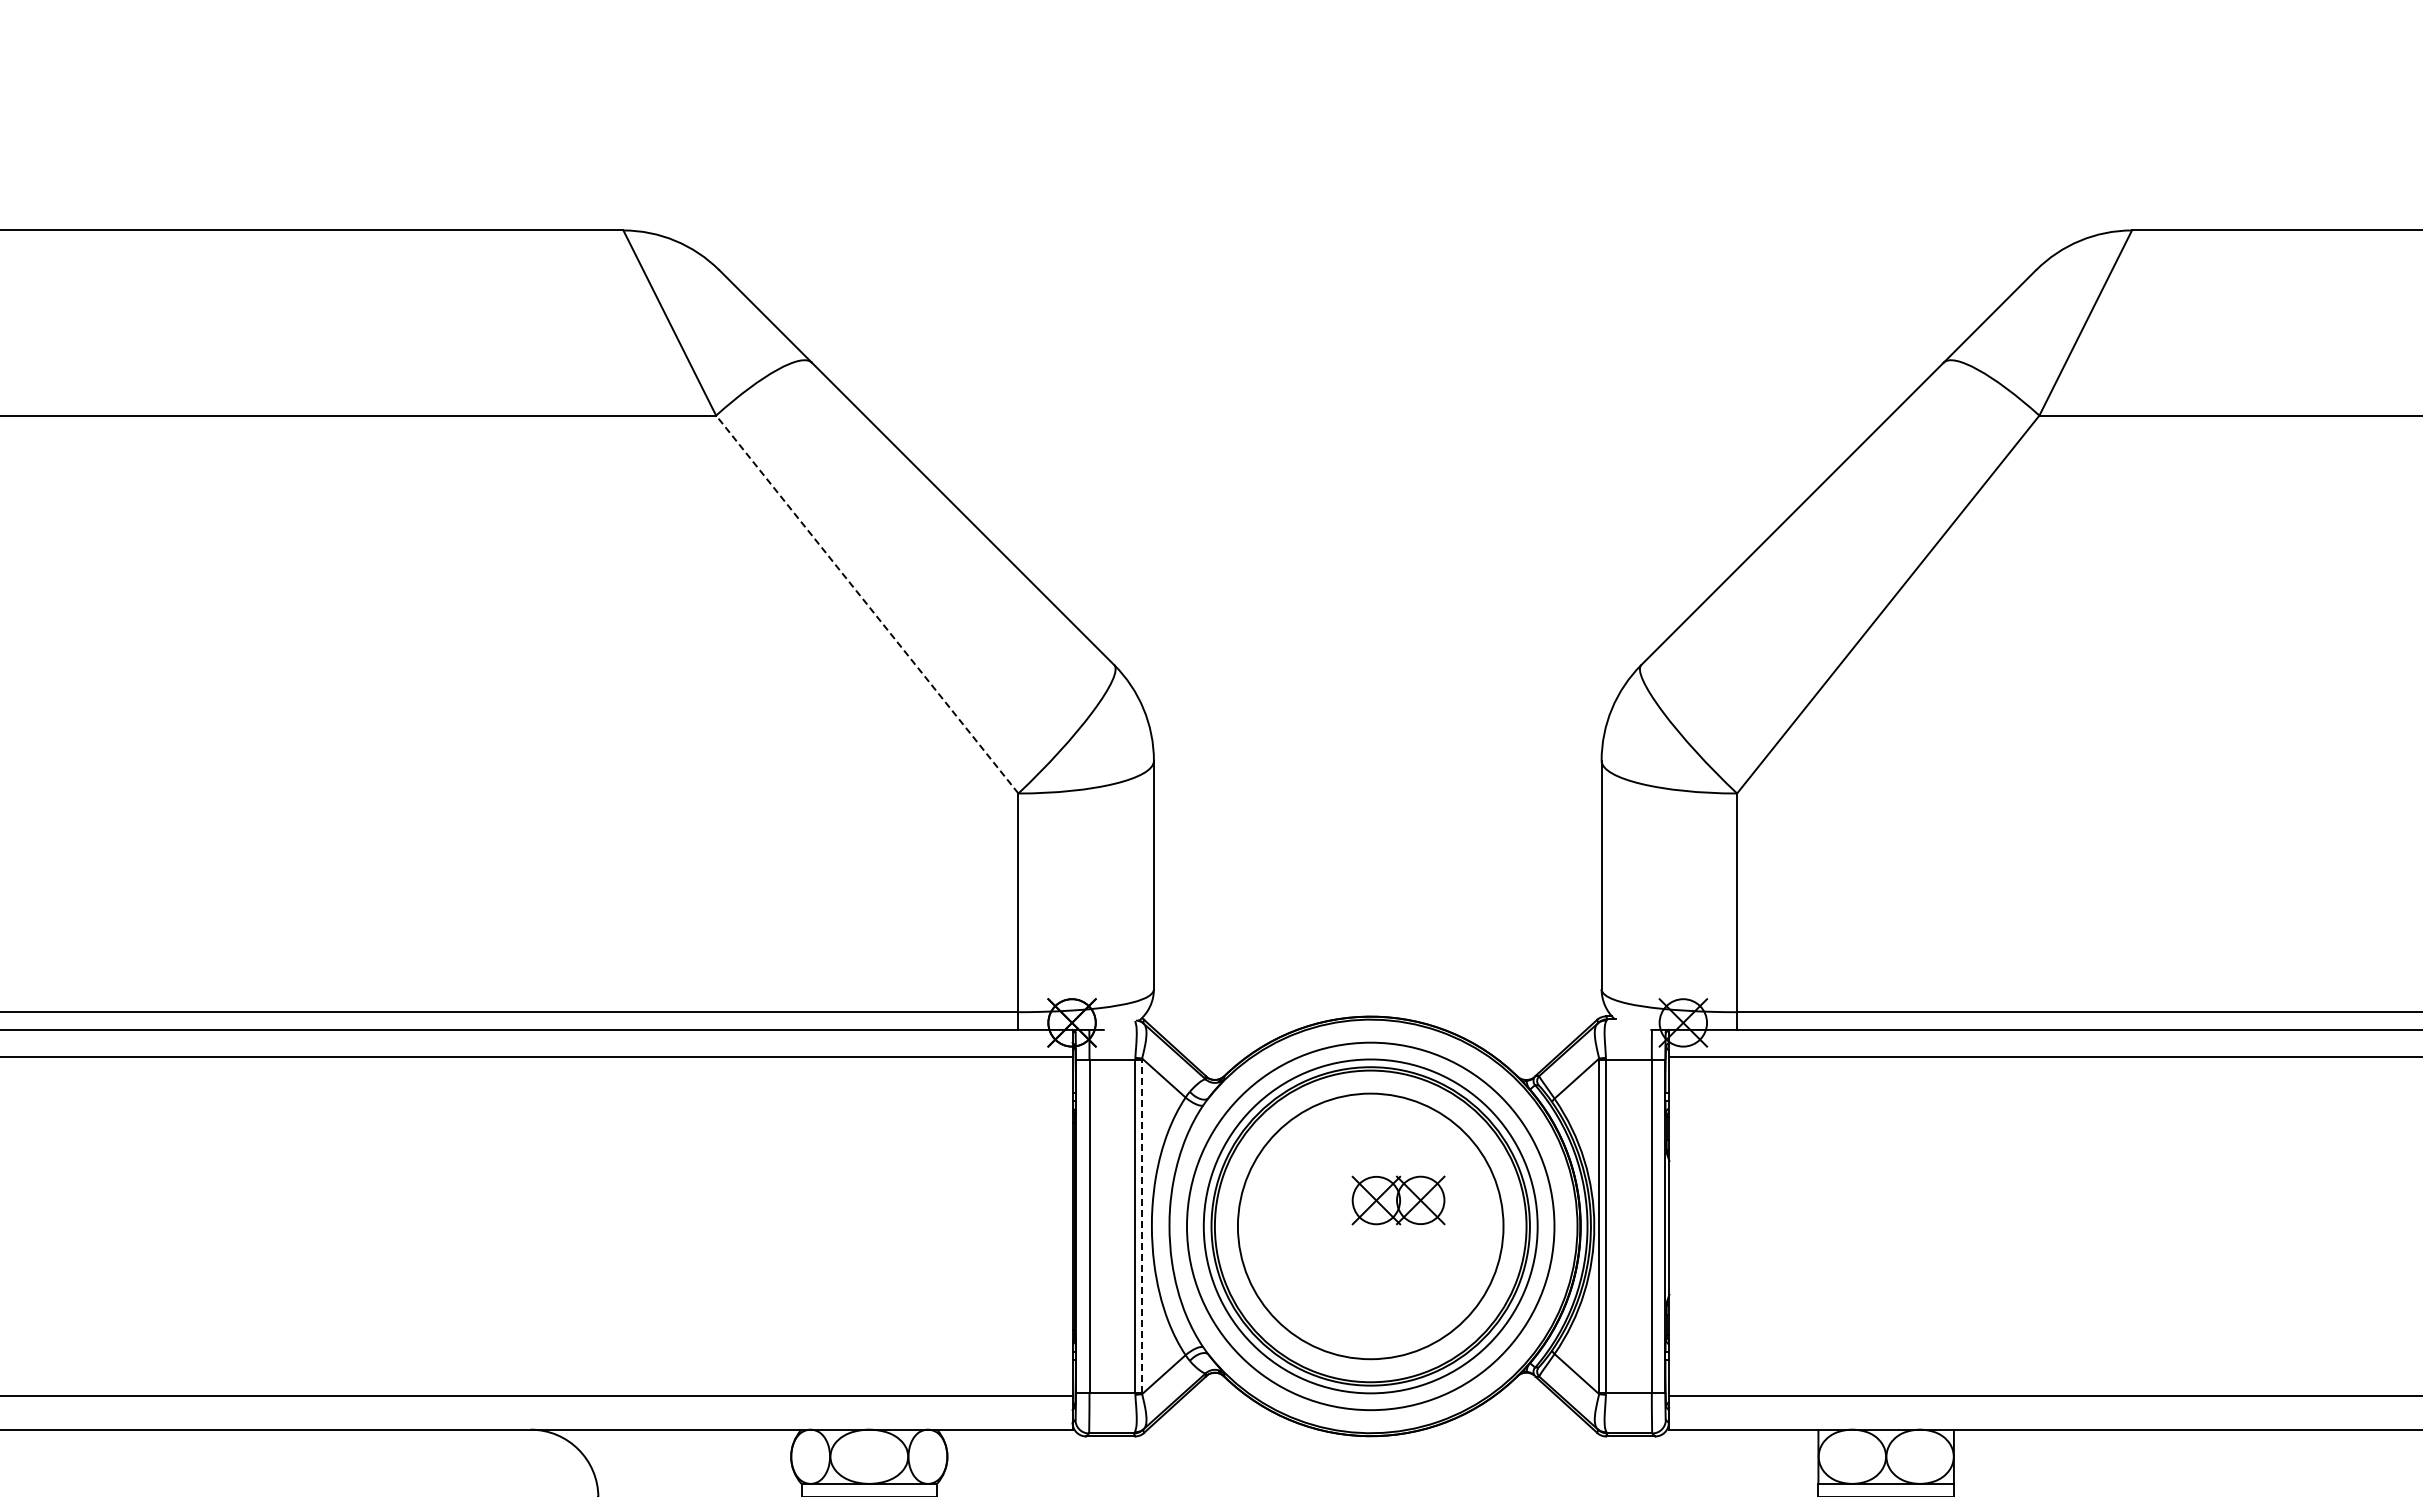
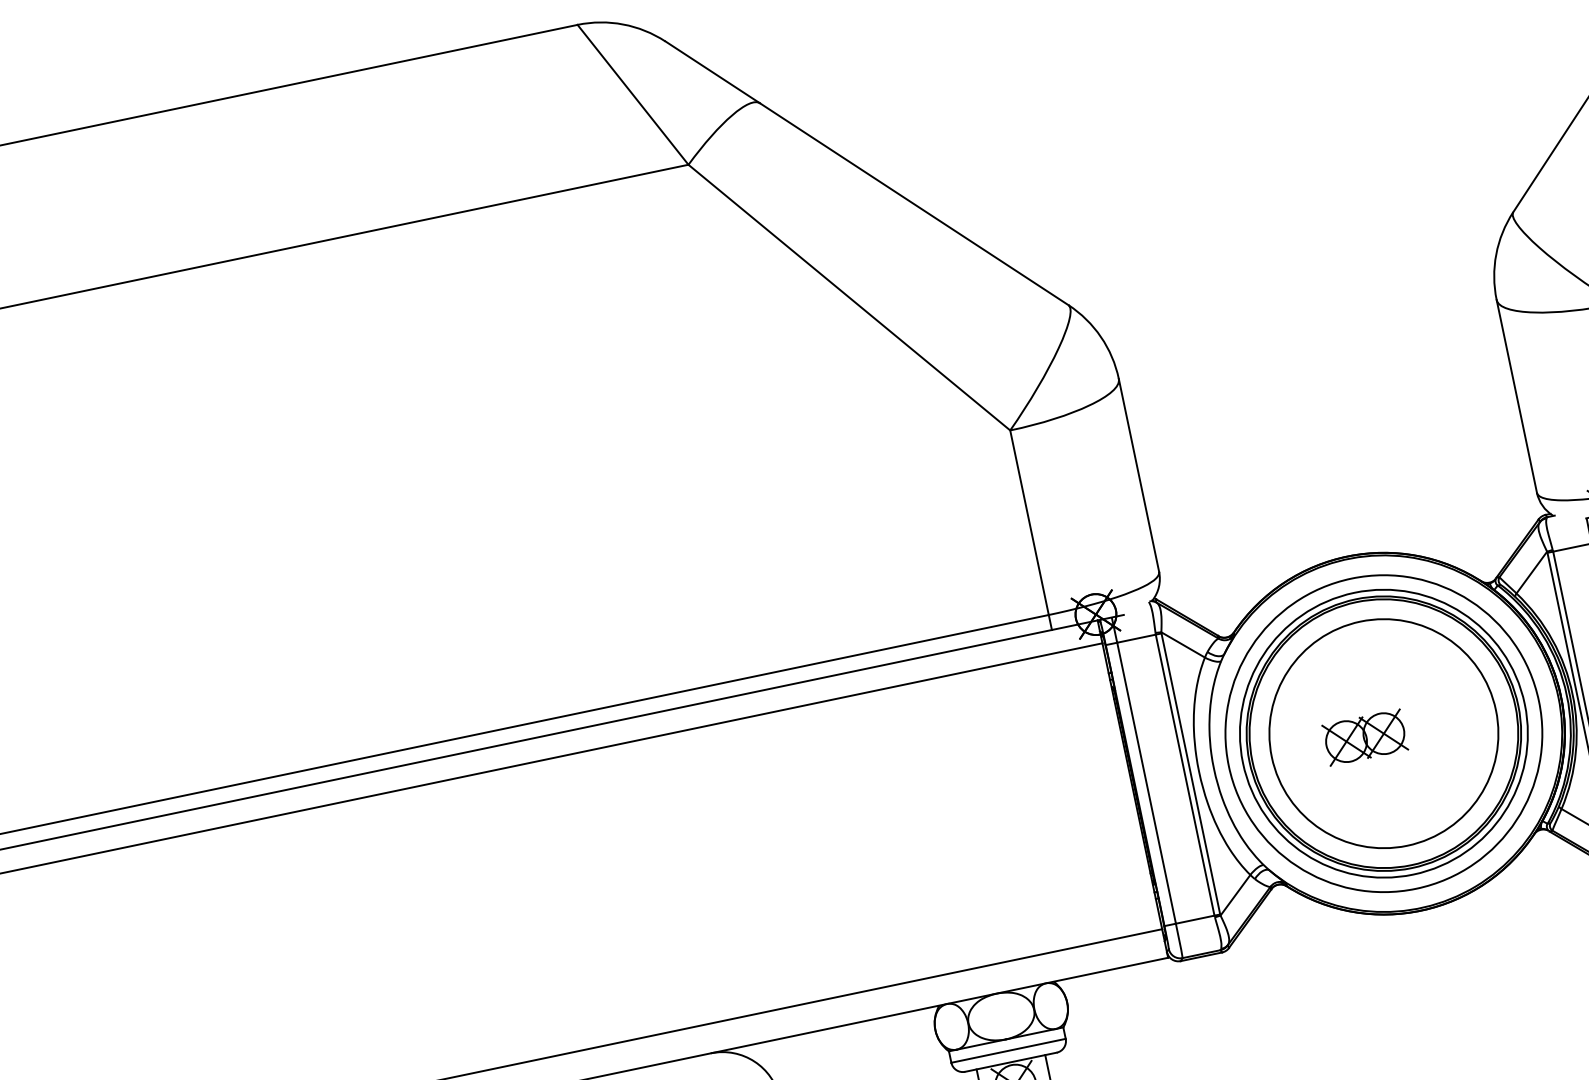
line: (867, 604) -> (849, 297), dashed -> solid
part: (1398, 1200) -> (1365, 737), moved
line: (1142, 1225) -> (1191, 773), dashed -> solid

